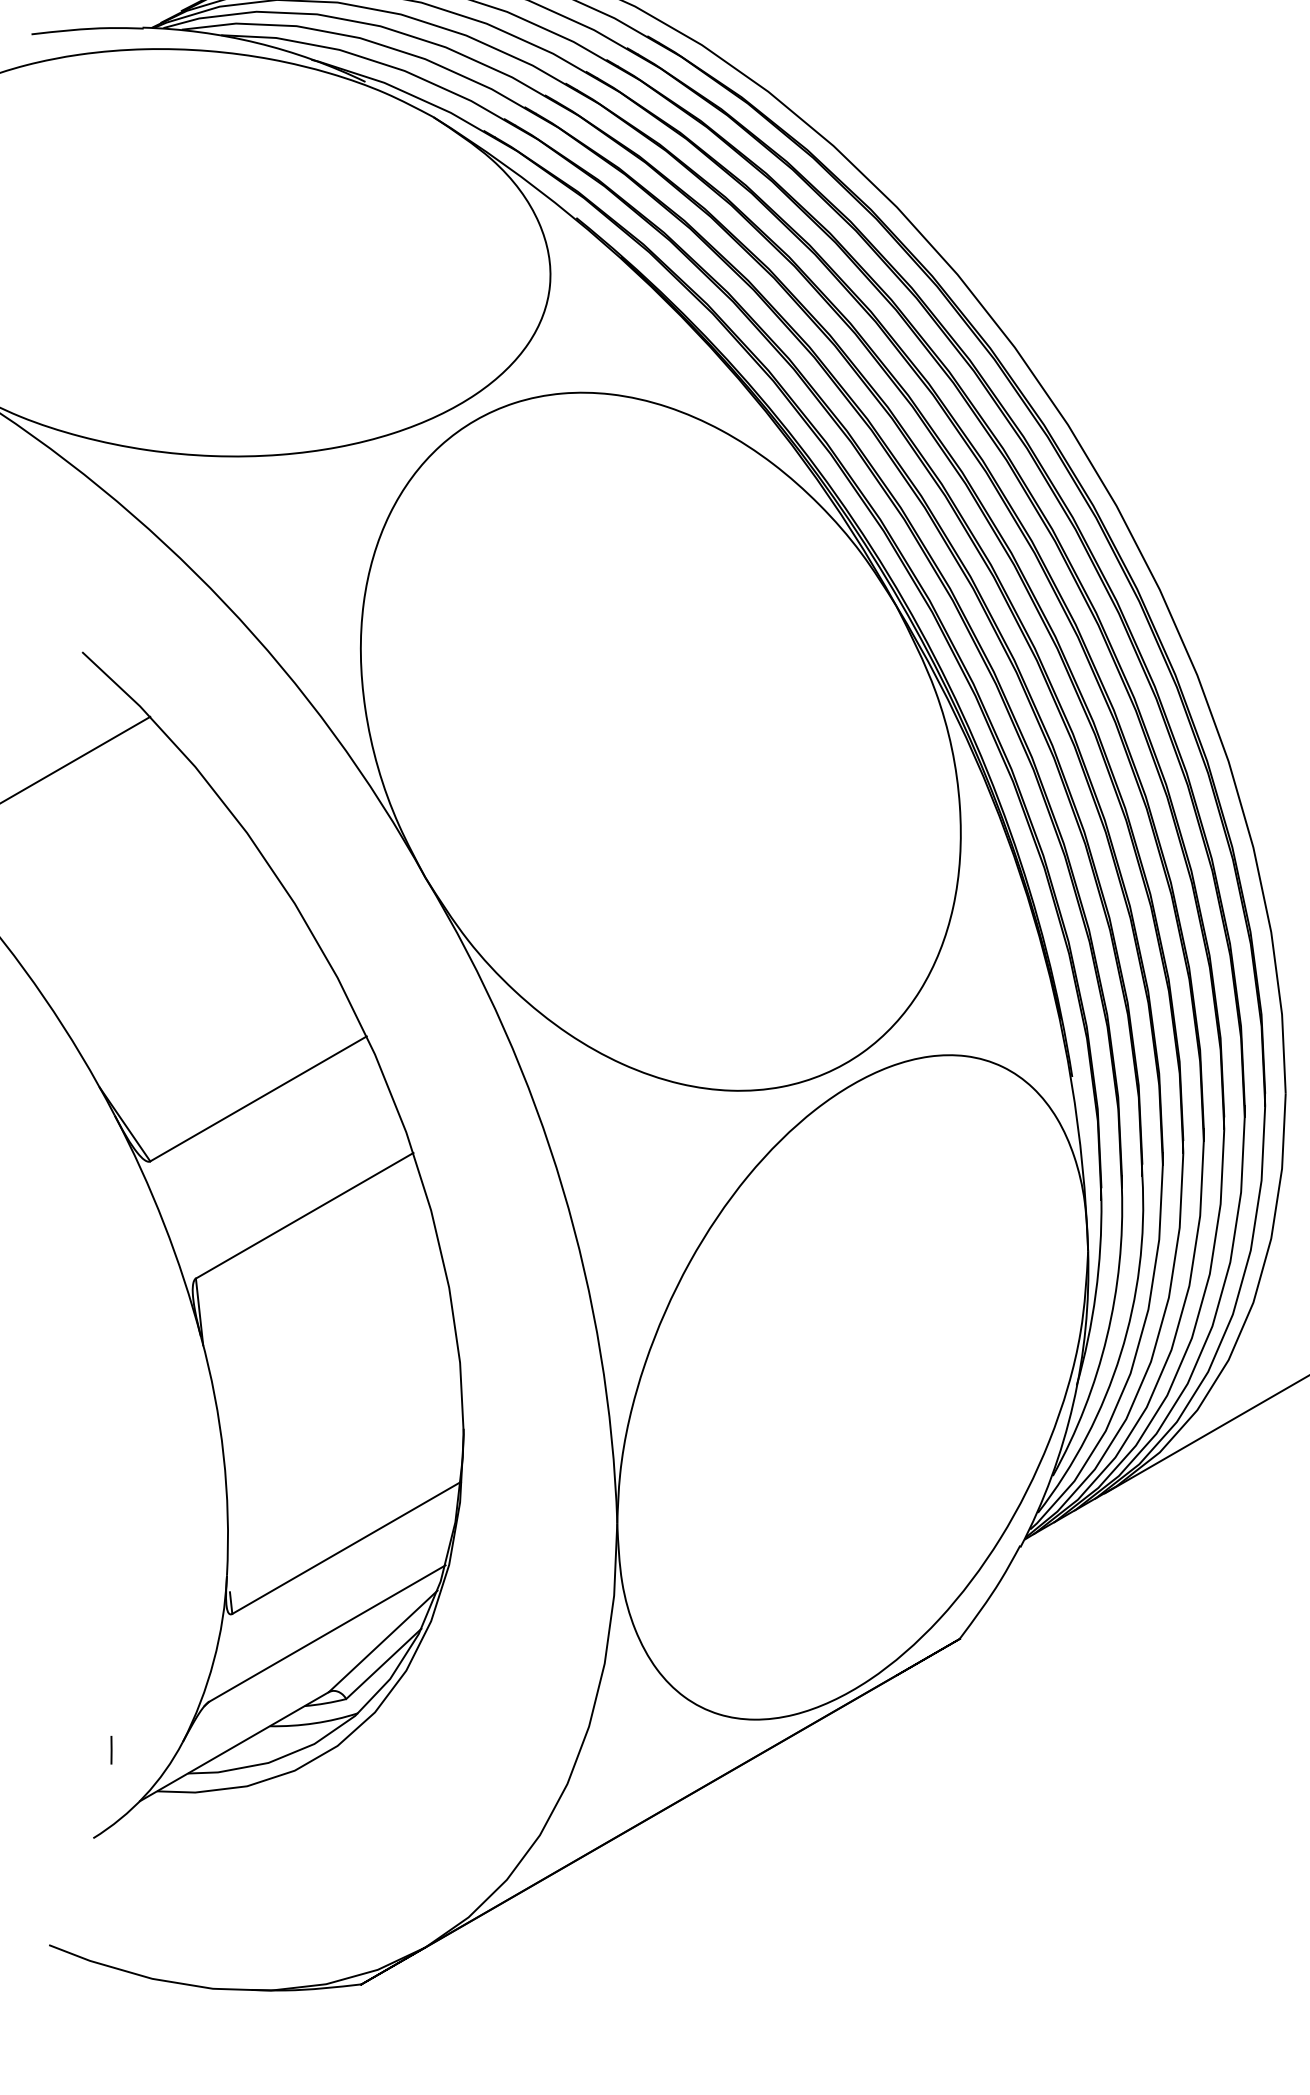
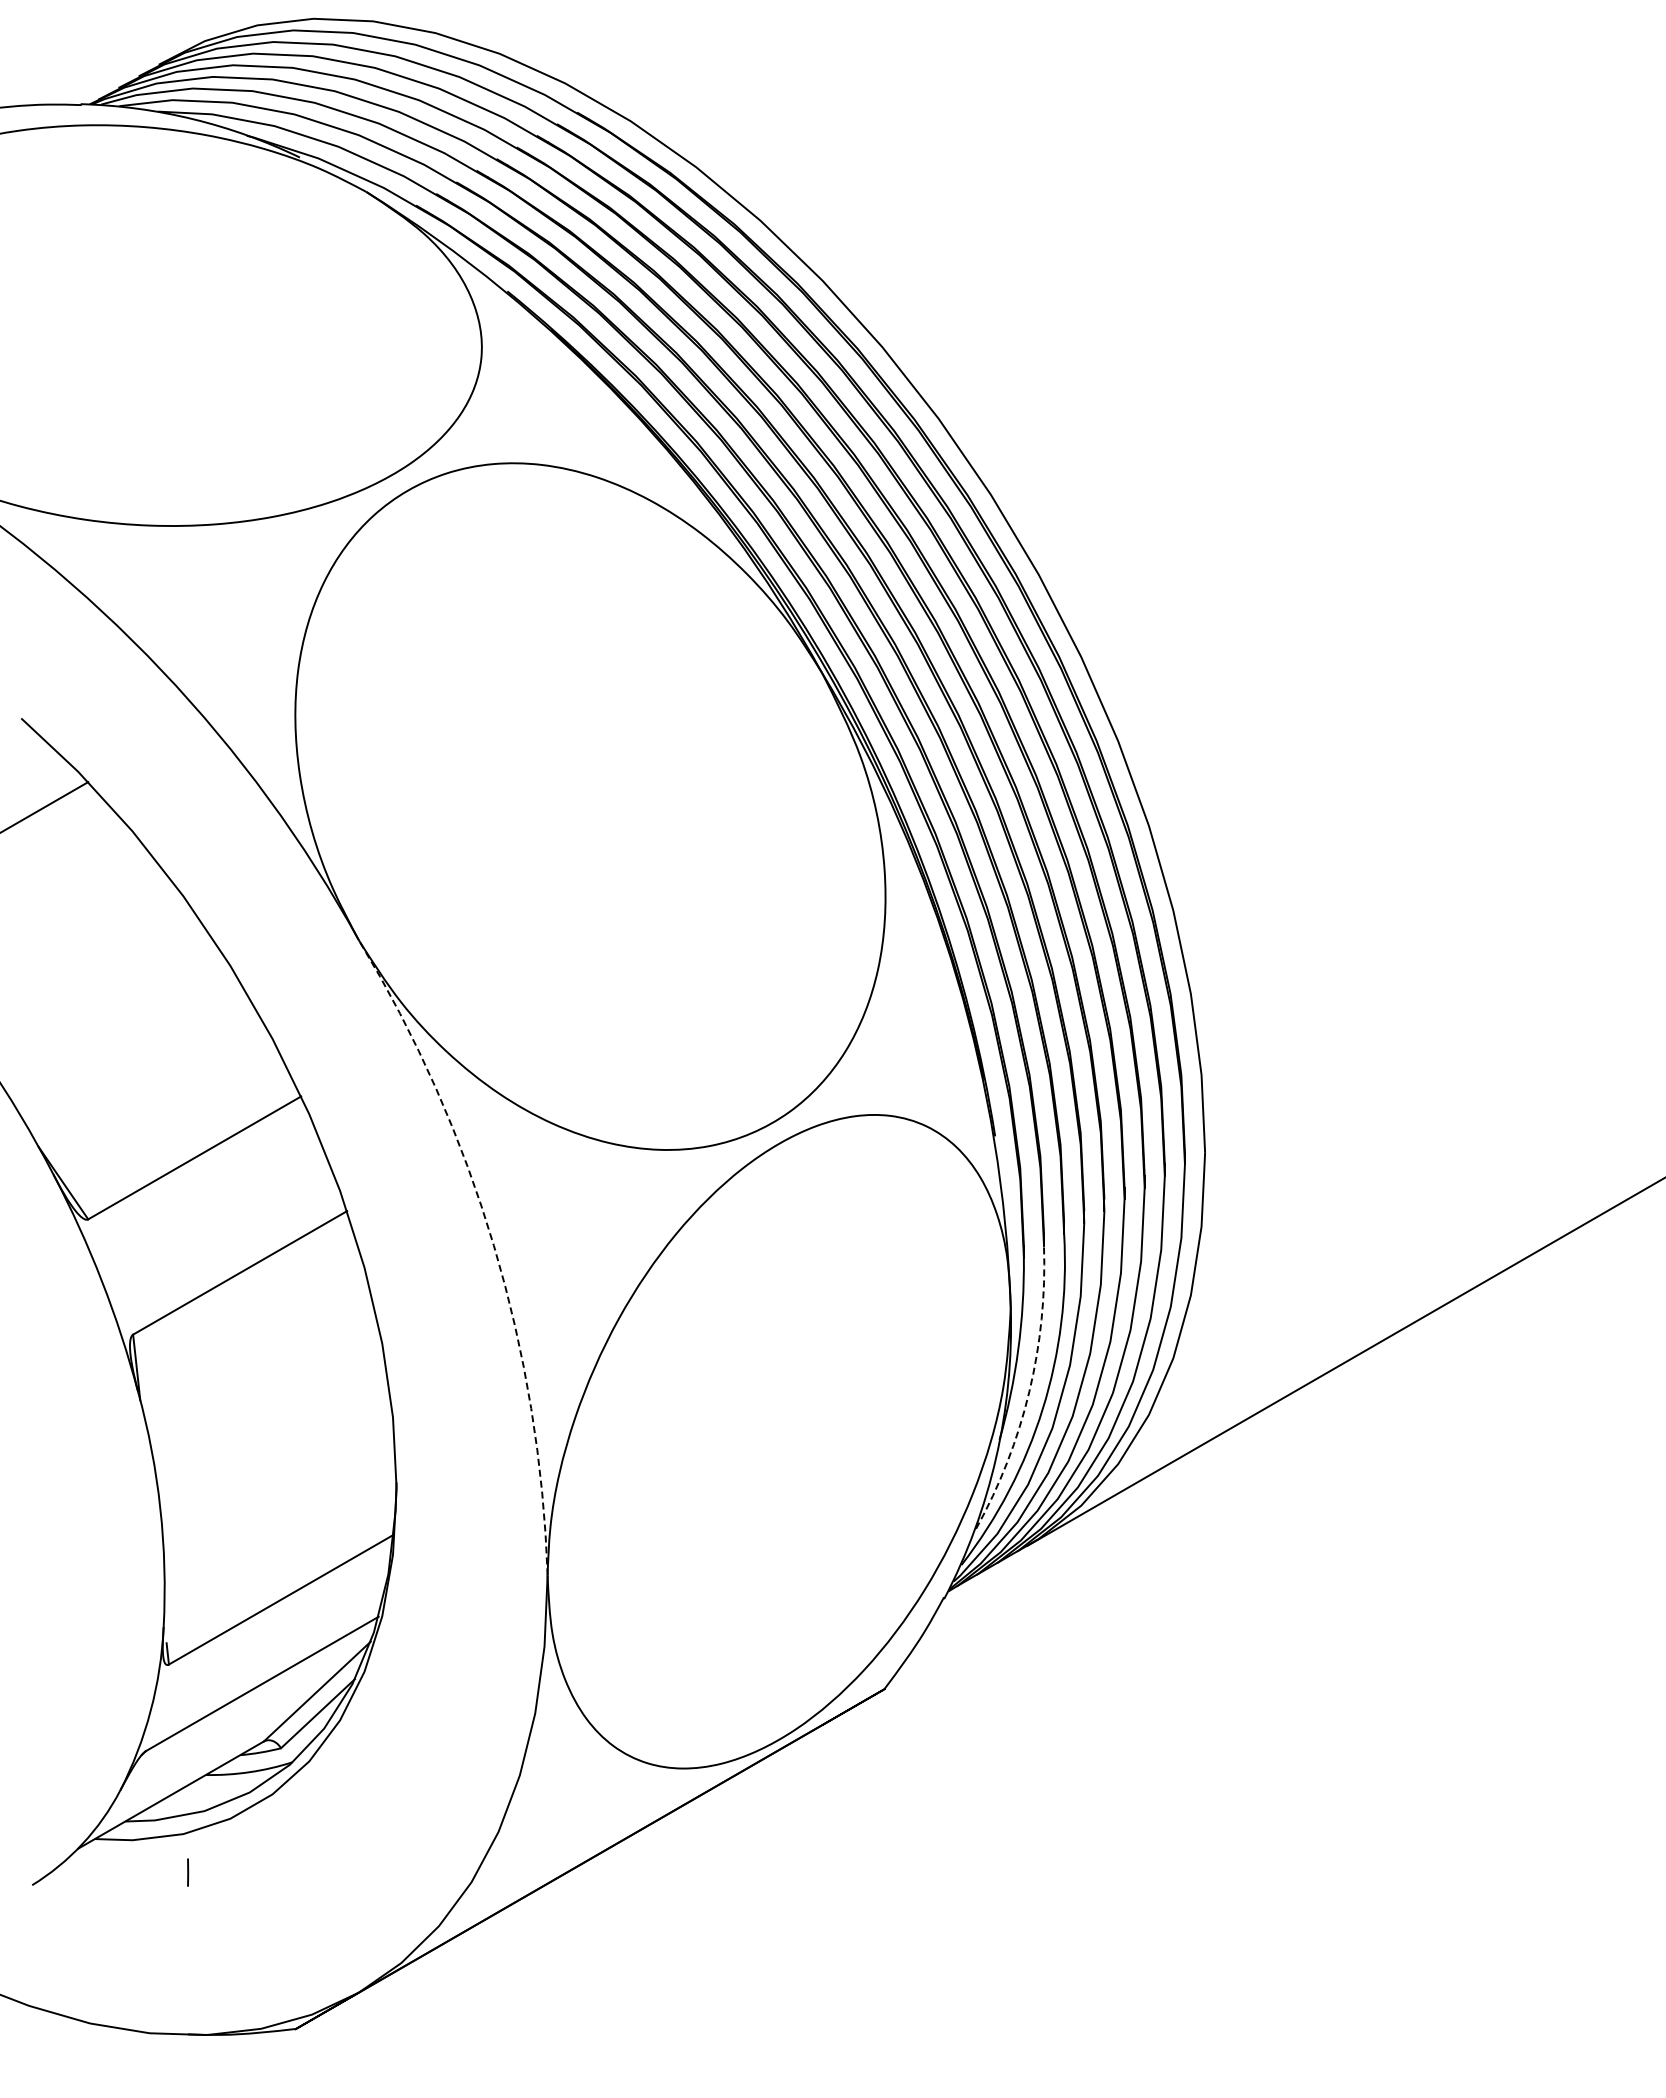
arc: (562, 1187) -> (493, 1245), solid -> dashed
arc: (1107, 1336) -> (1029, 1391), solid -> dashed
line: (111, 1750) -> (188, 1872), moved

